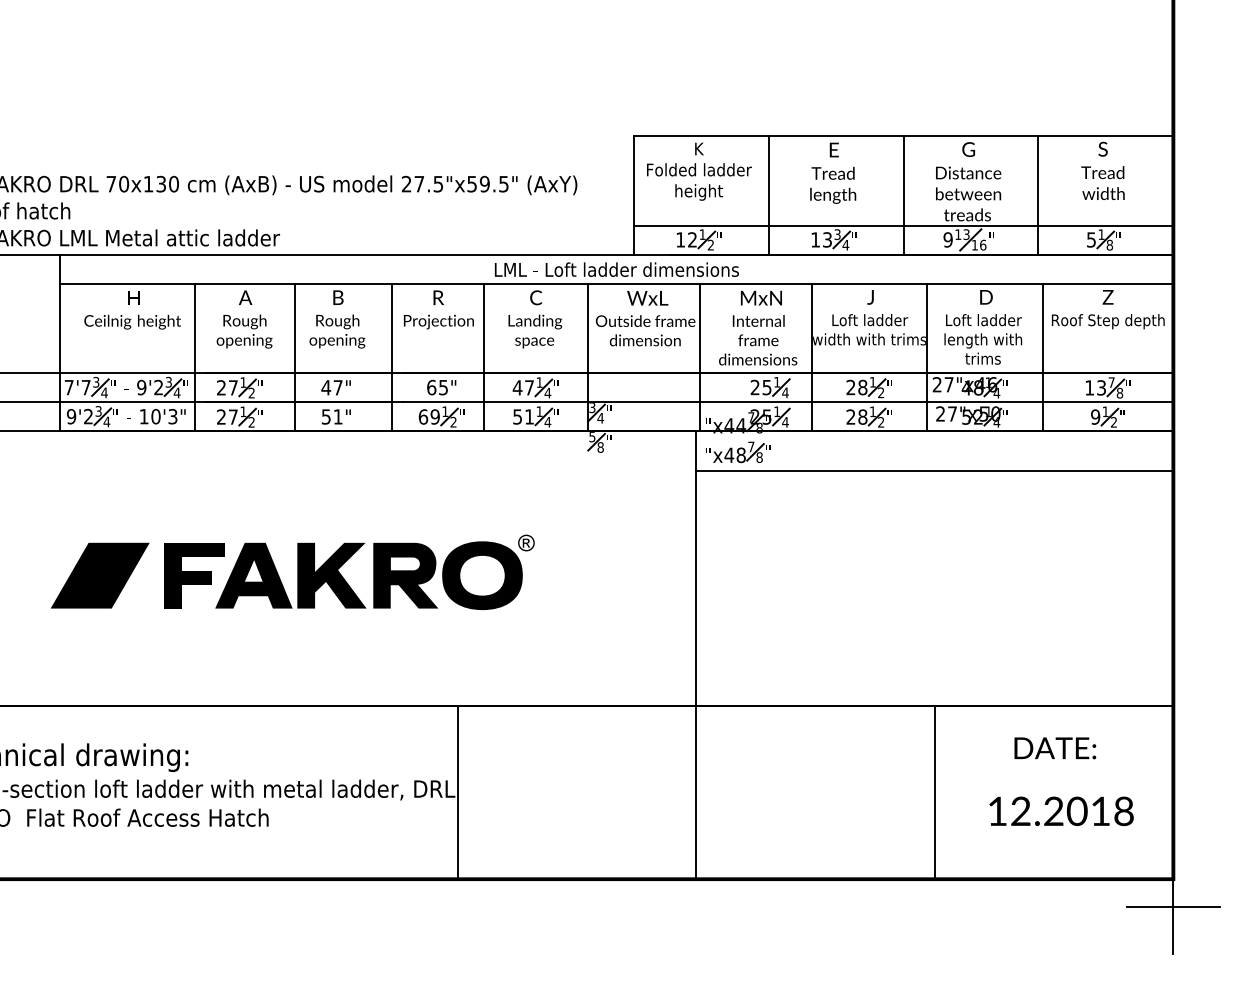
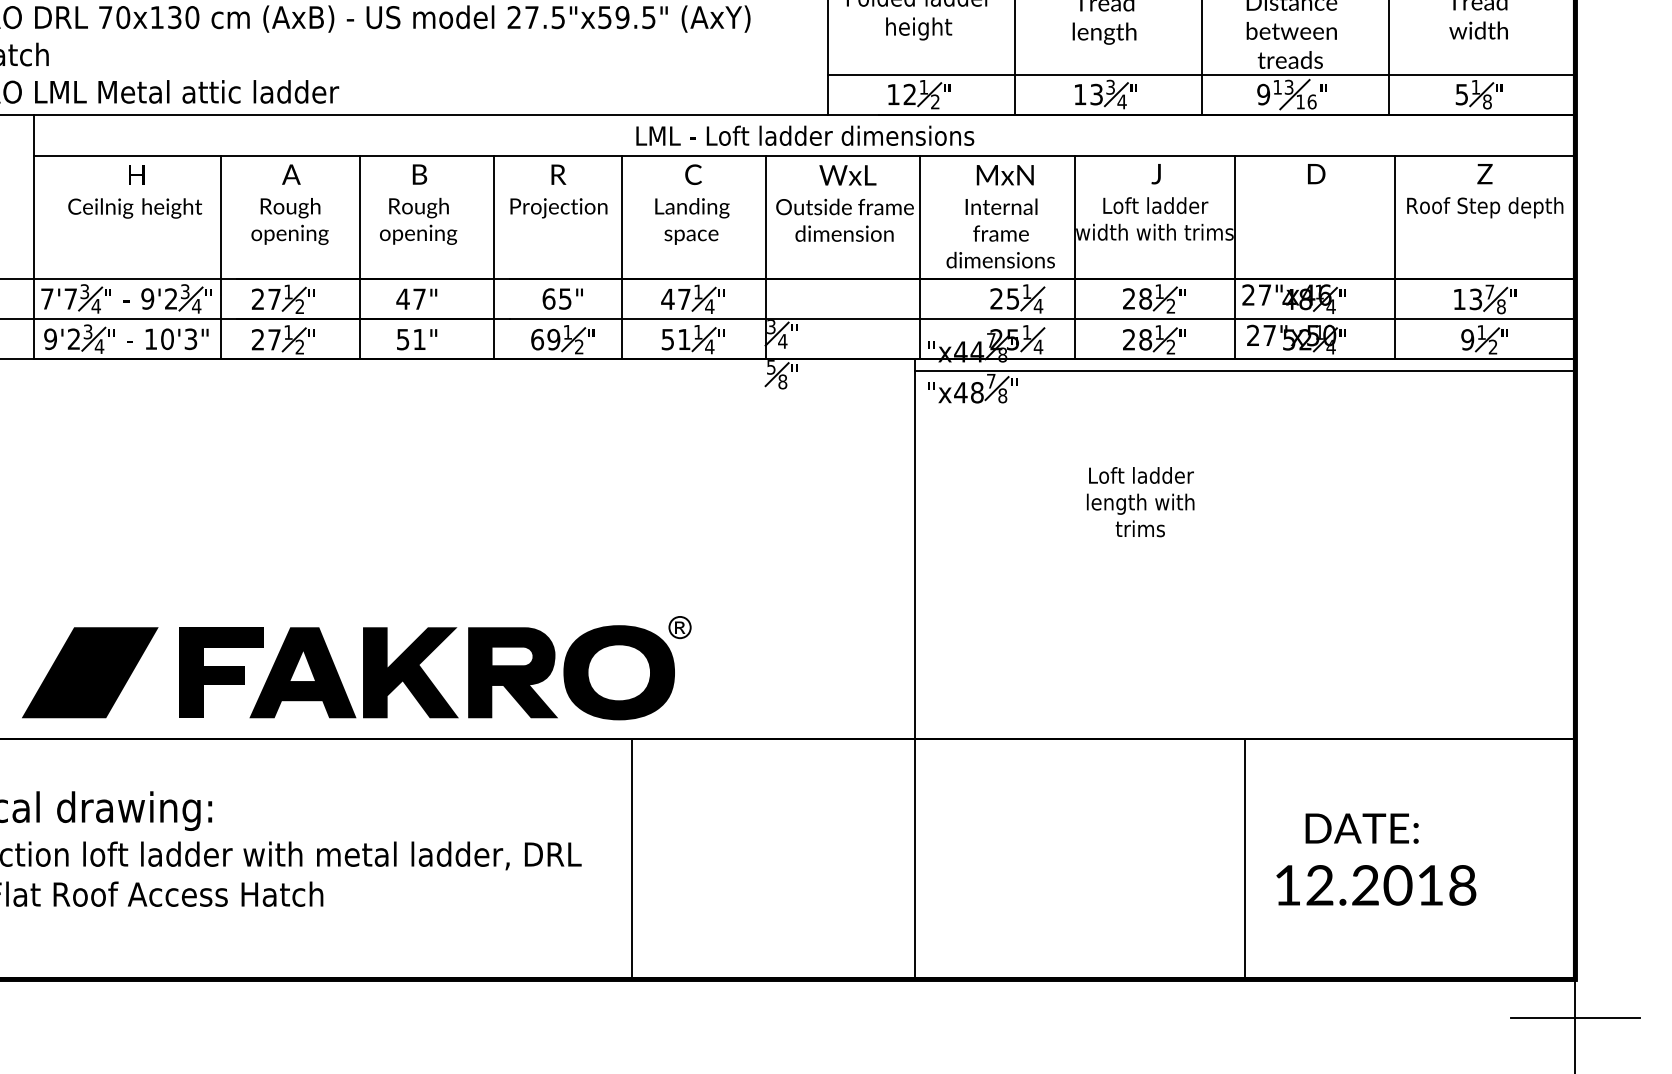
text: (983, 339) -> (1140, 502), moved
line: (934, 471) -> (1244, 370), moved
part: (292, 571) -> (356, 666), moved
text: (1055, 748) -> (1362, 828), moved
line: (458, 792) -> (633, 859), moved
text: (1061, 811) -> (1376, 885), moved

